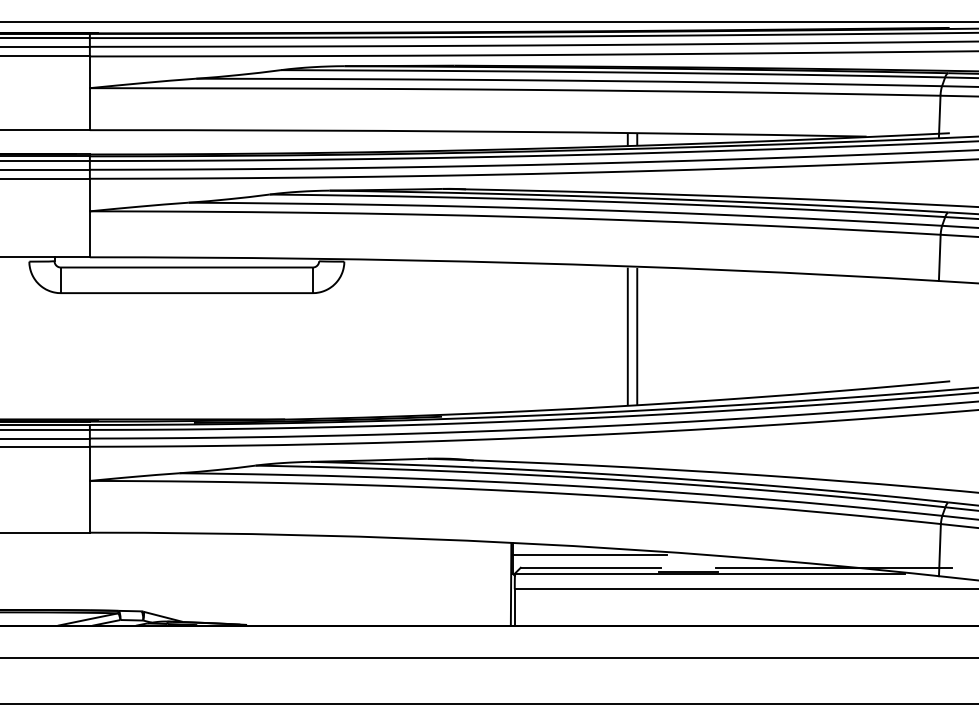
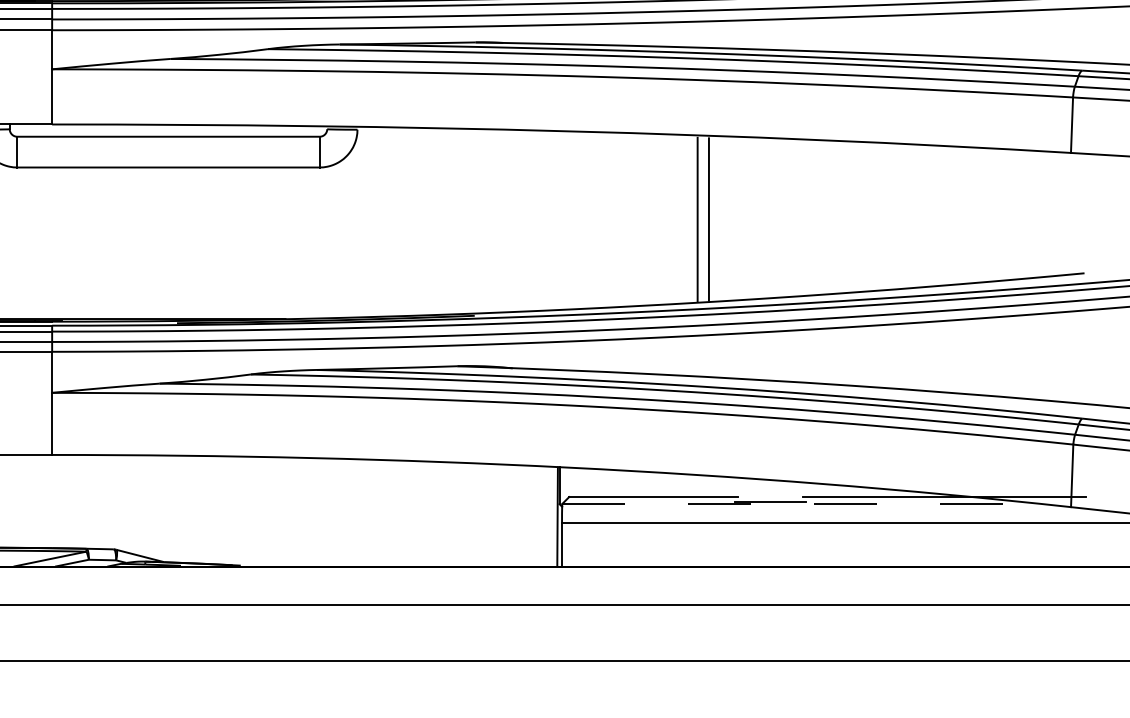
line: (589, 554) -> (651, 481), removed
line: (710, 573) -> (796, 503), solid -> dashed

